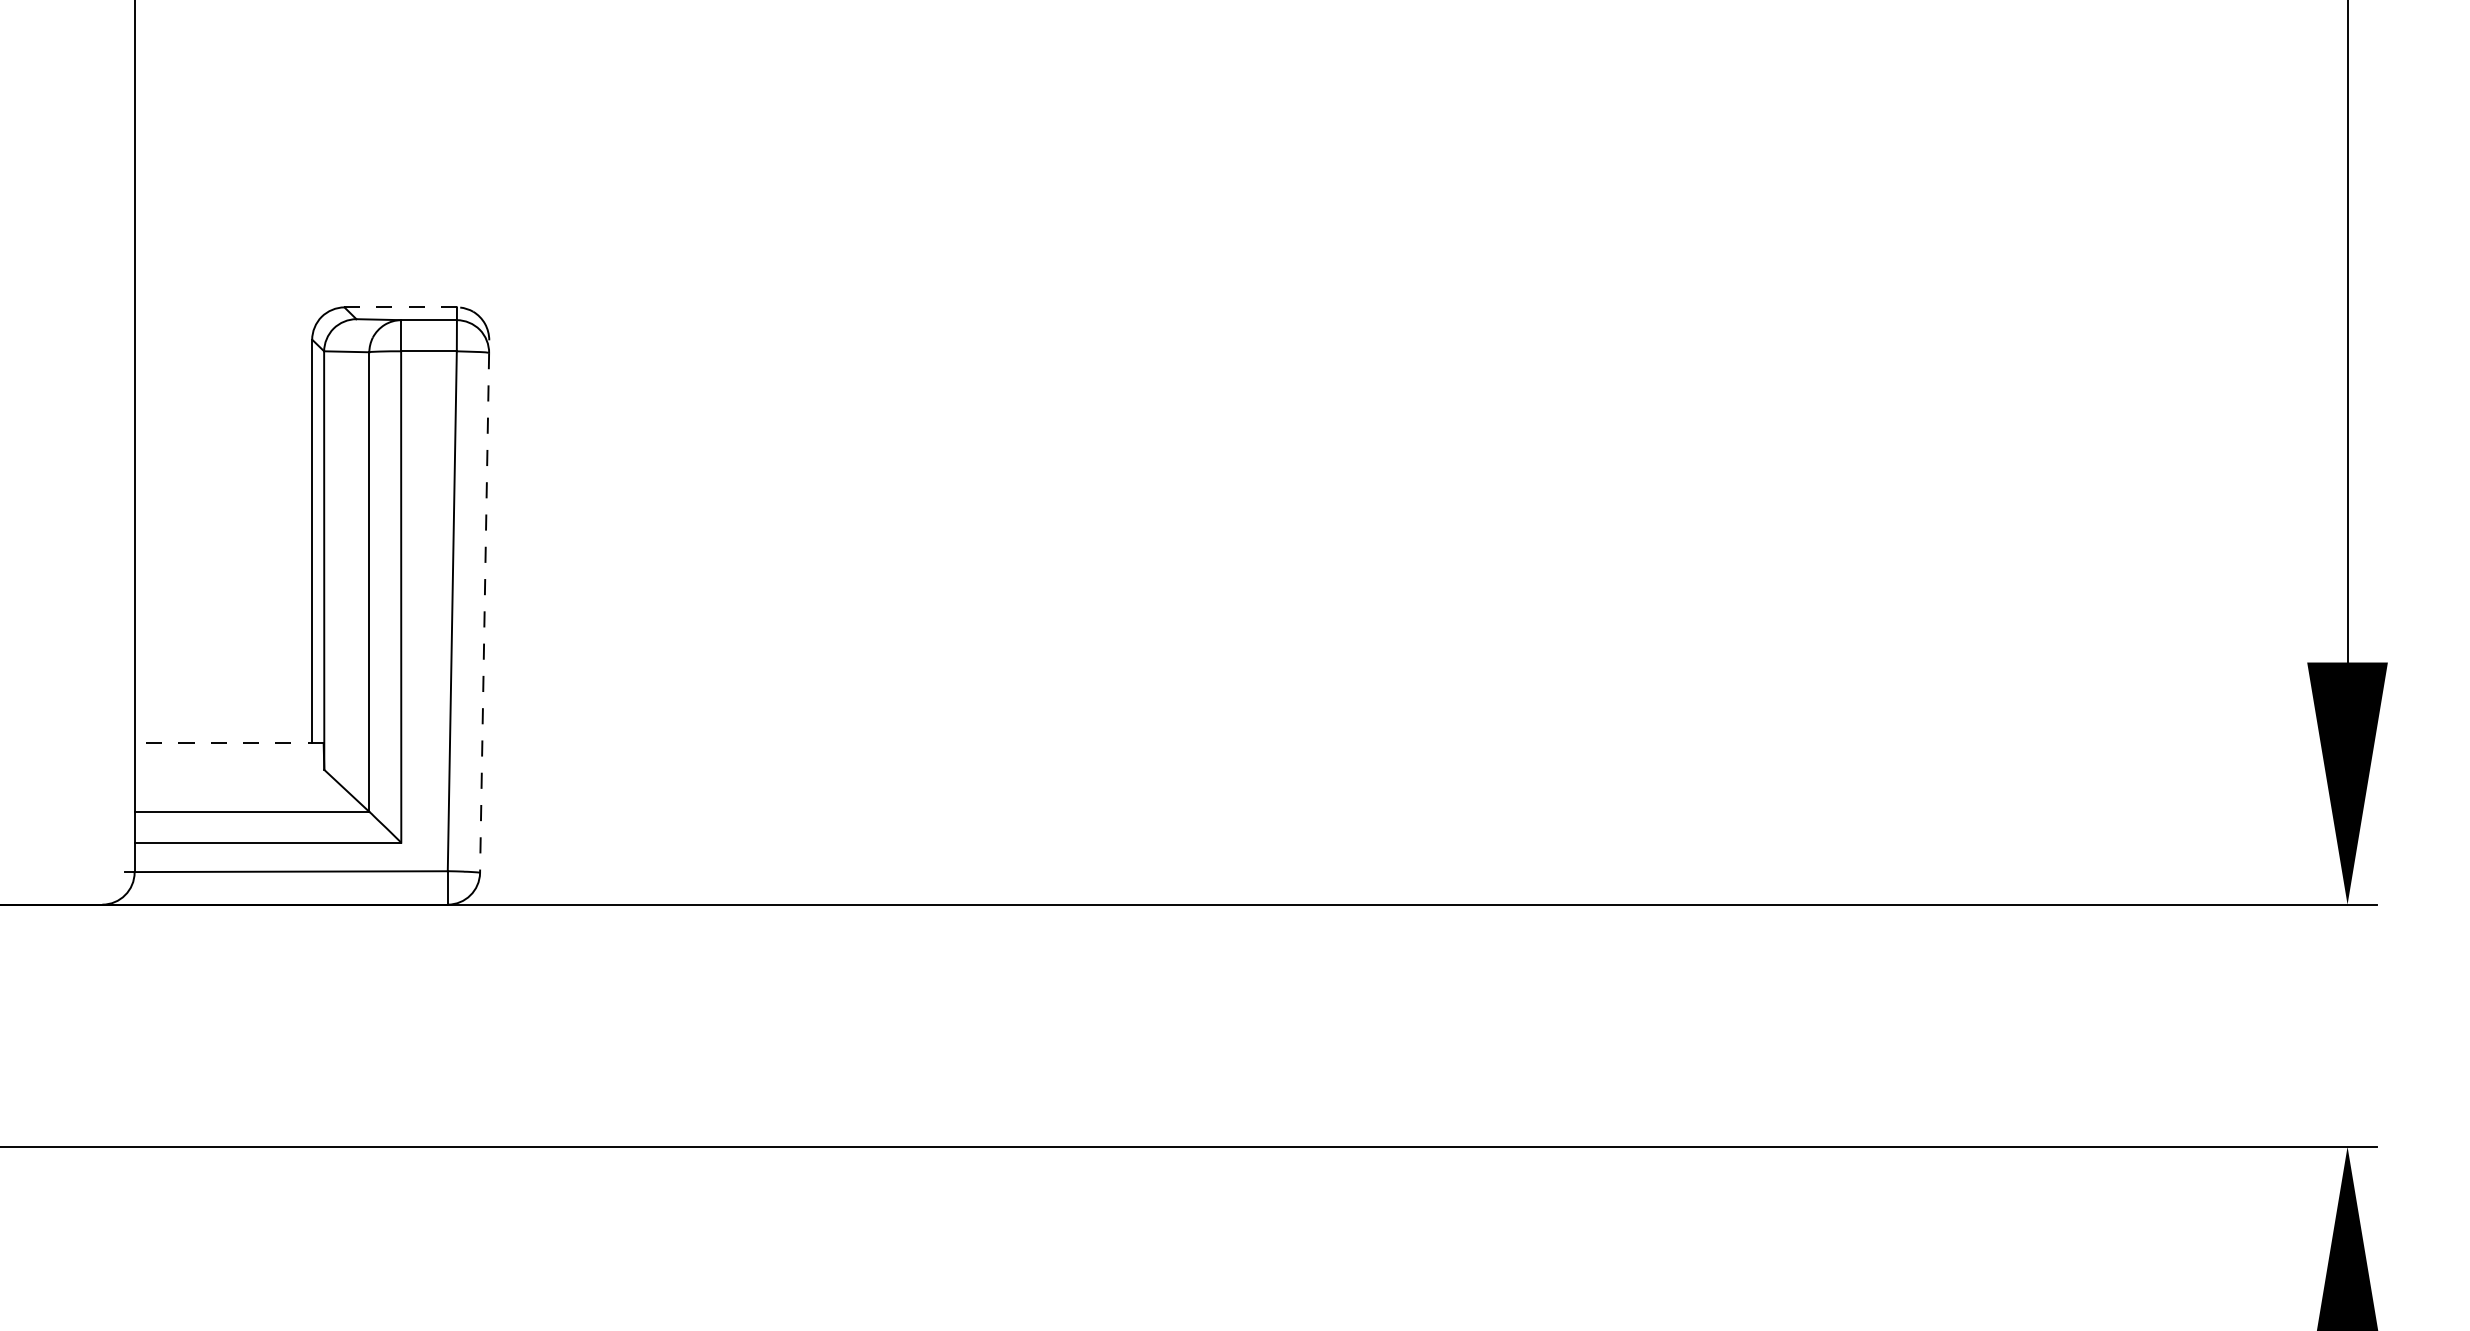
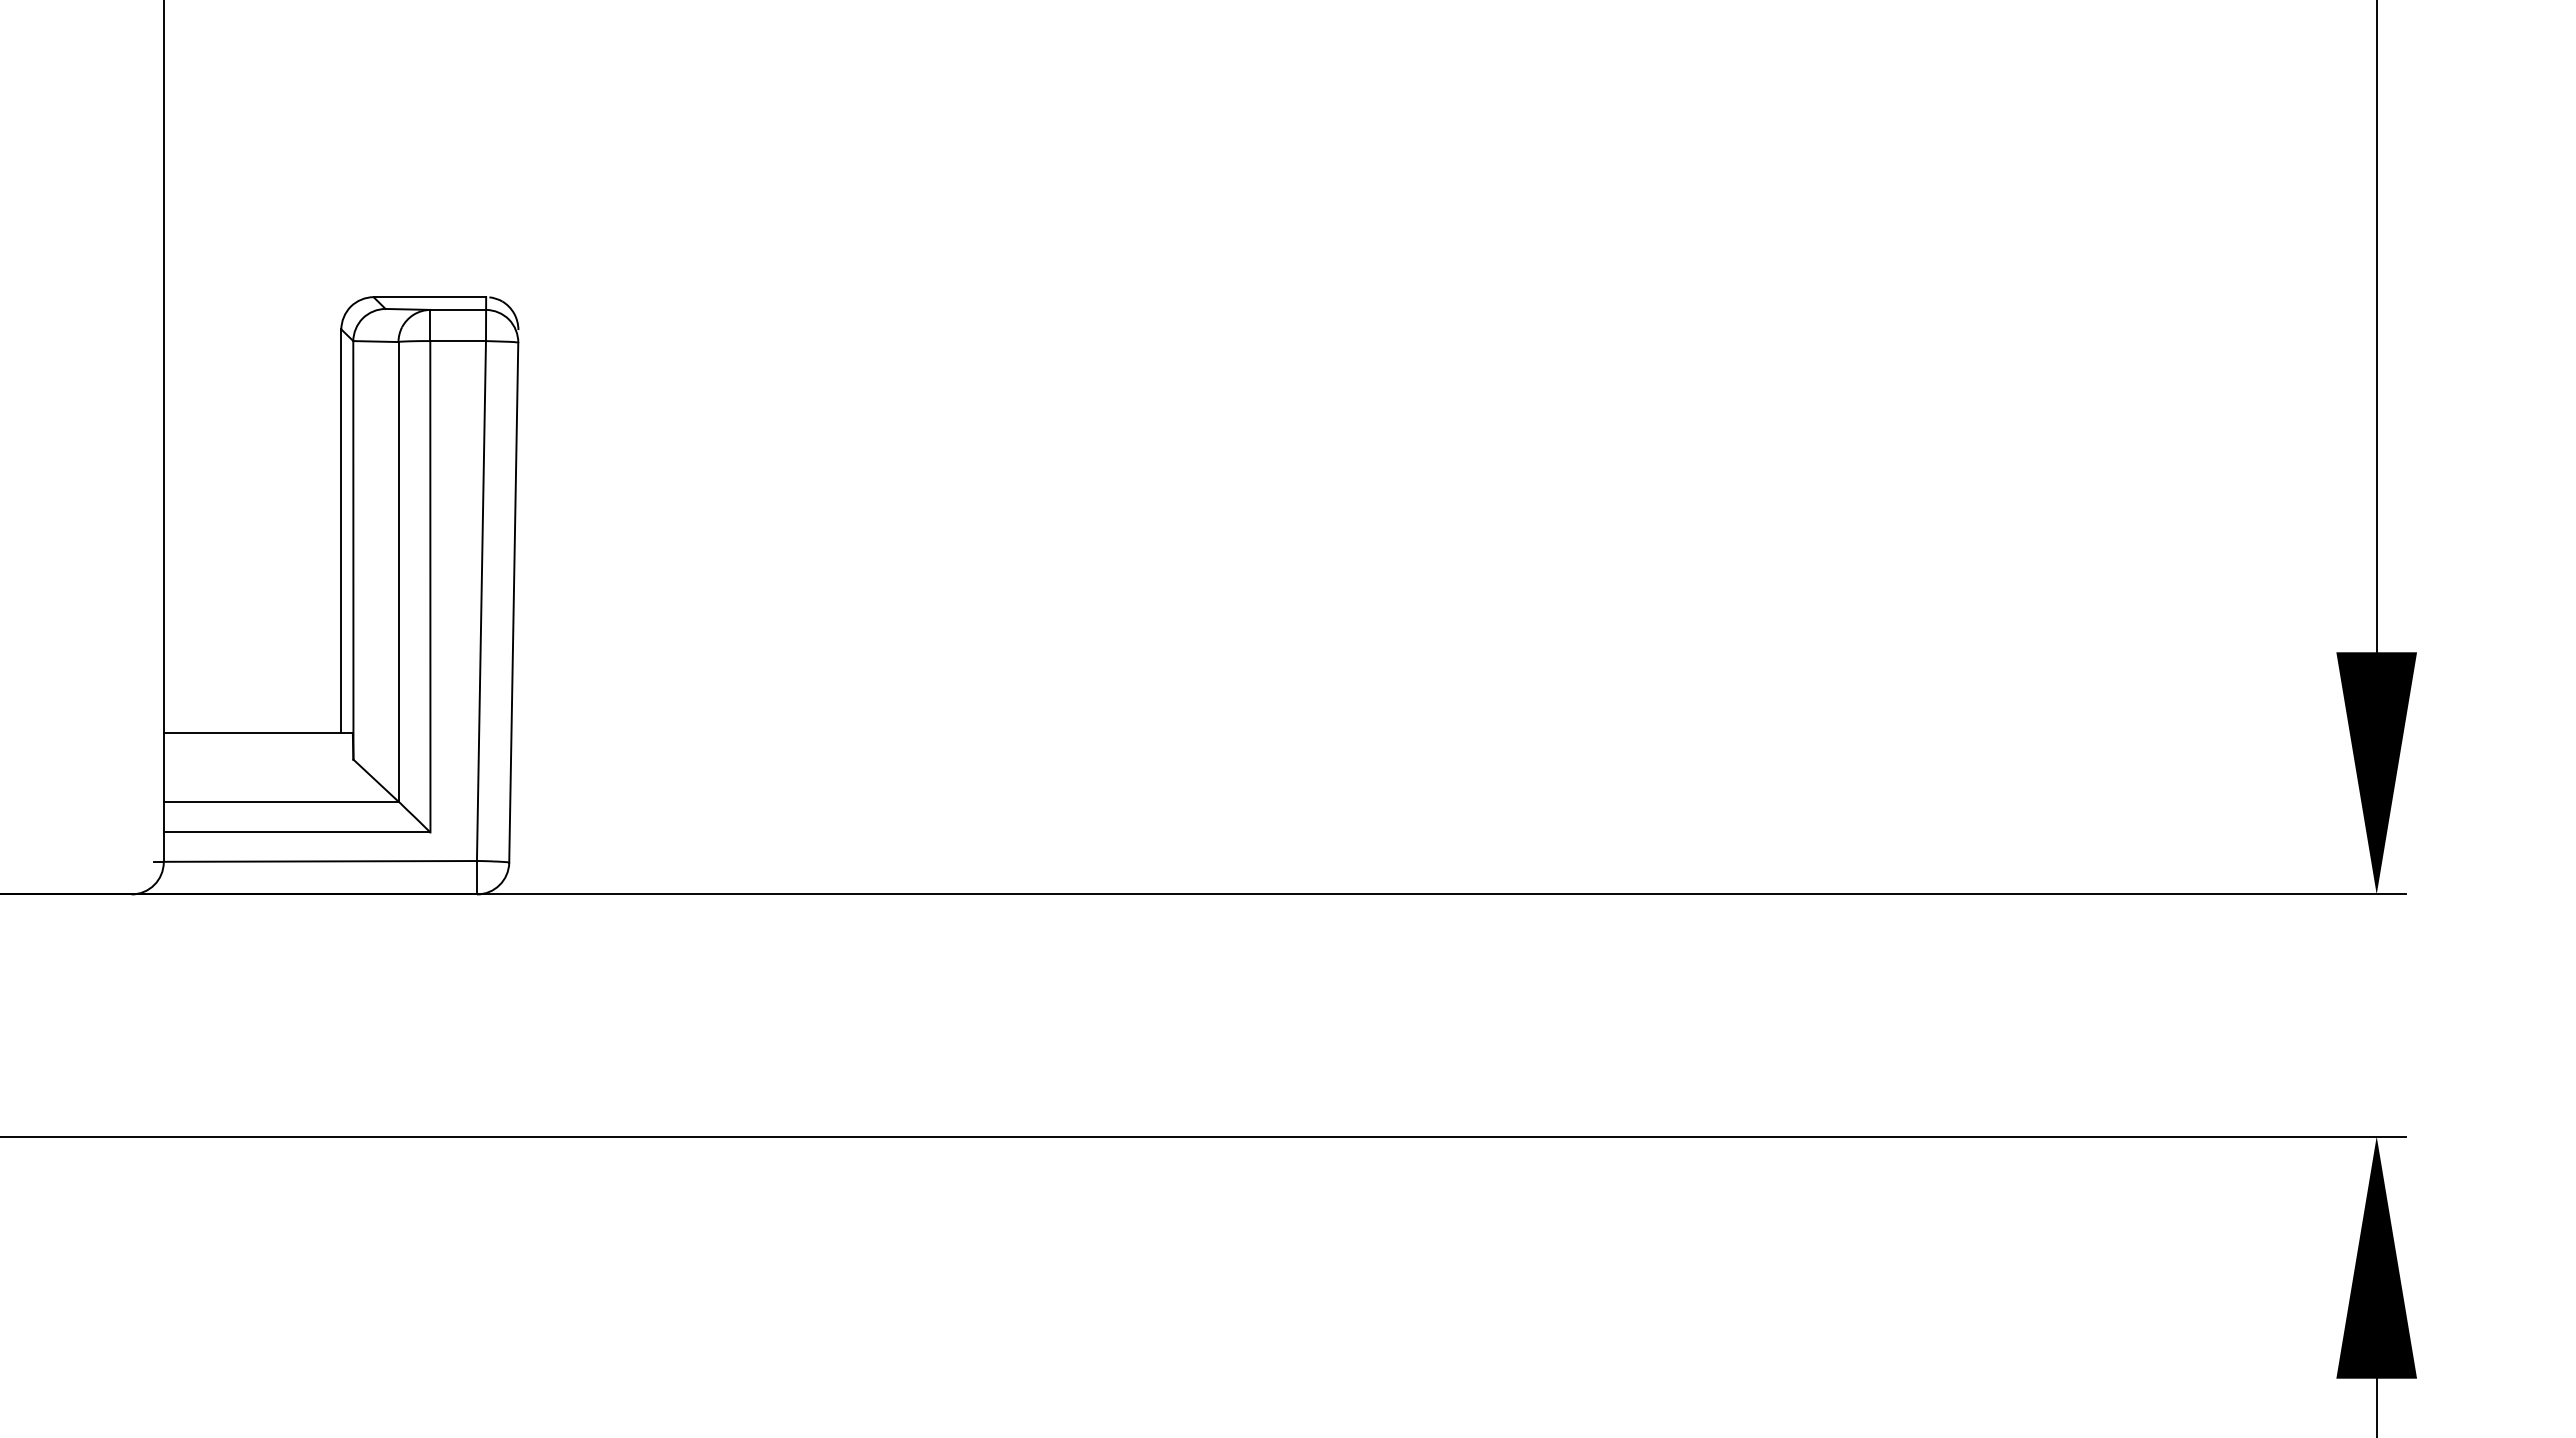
line: (400, 307) -> (429, 297), dashed -> solid
line: (484, 613) -> (513, 603), dashed -> solid
line: (229, 743) -> (258, 733), dashed -> solid

